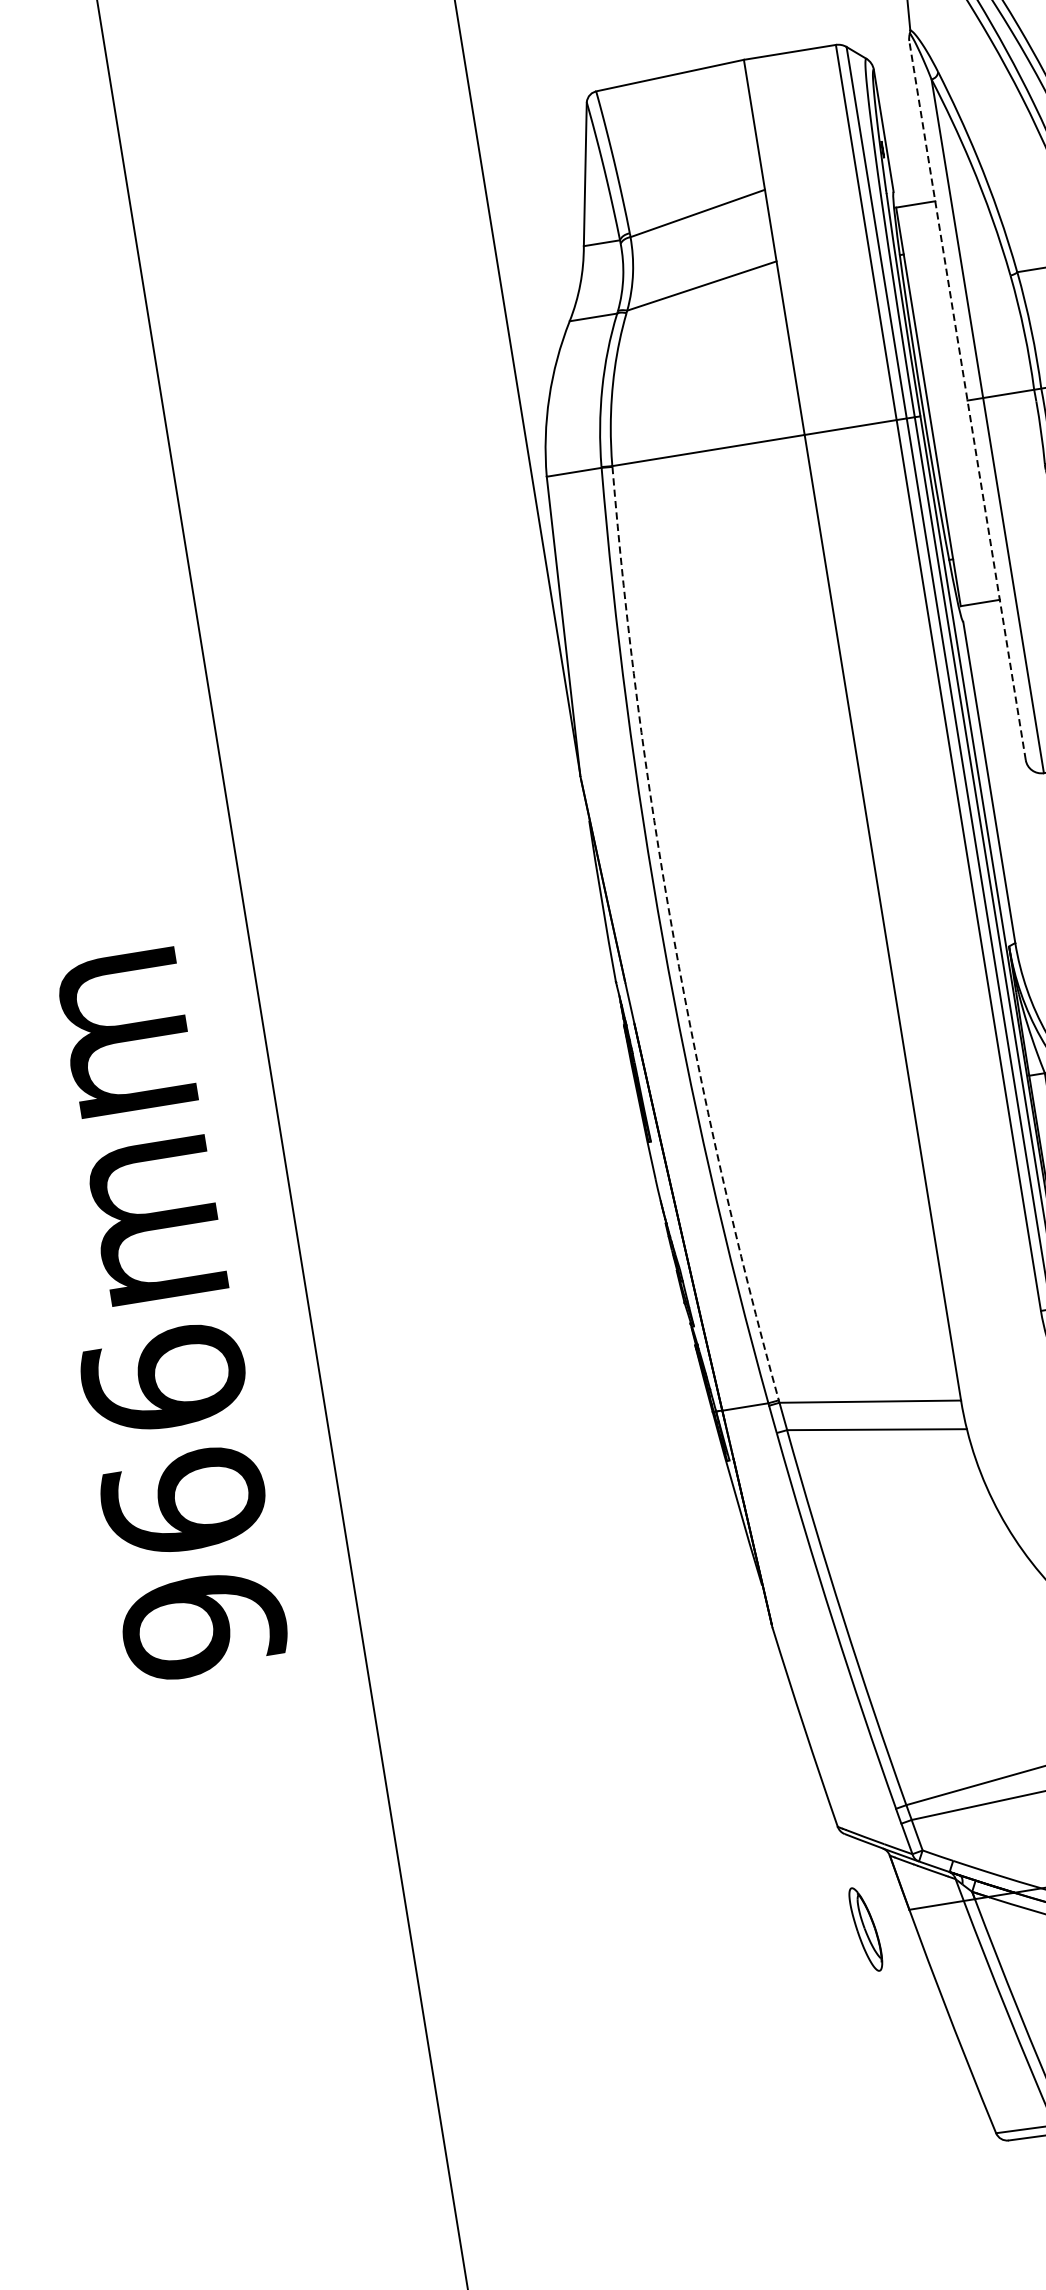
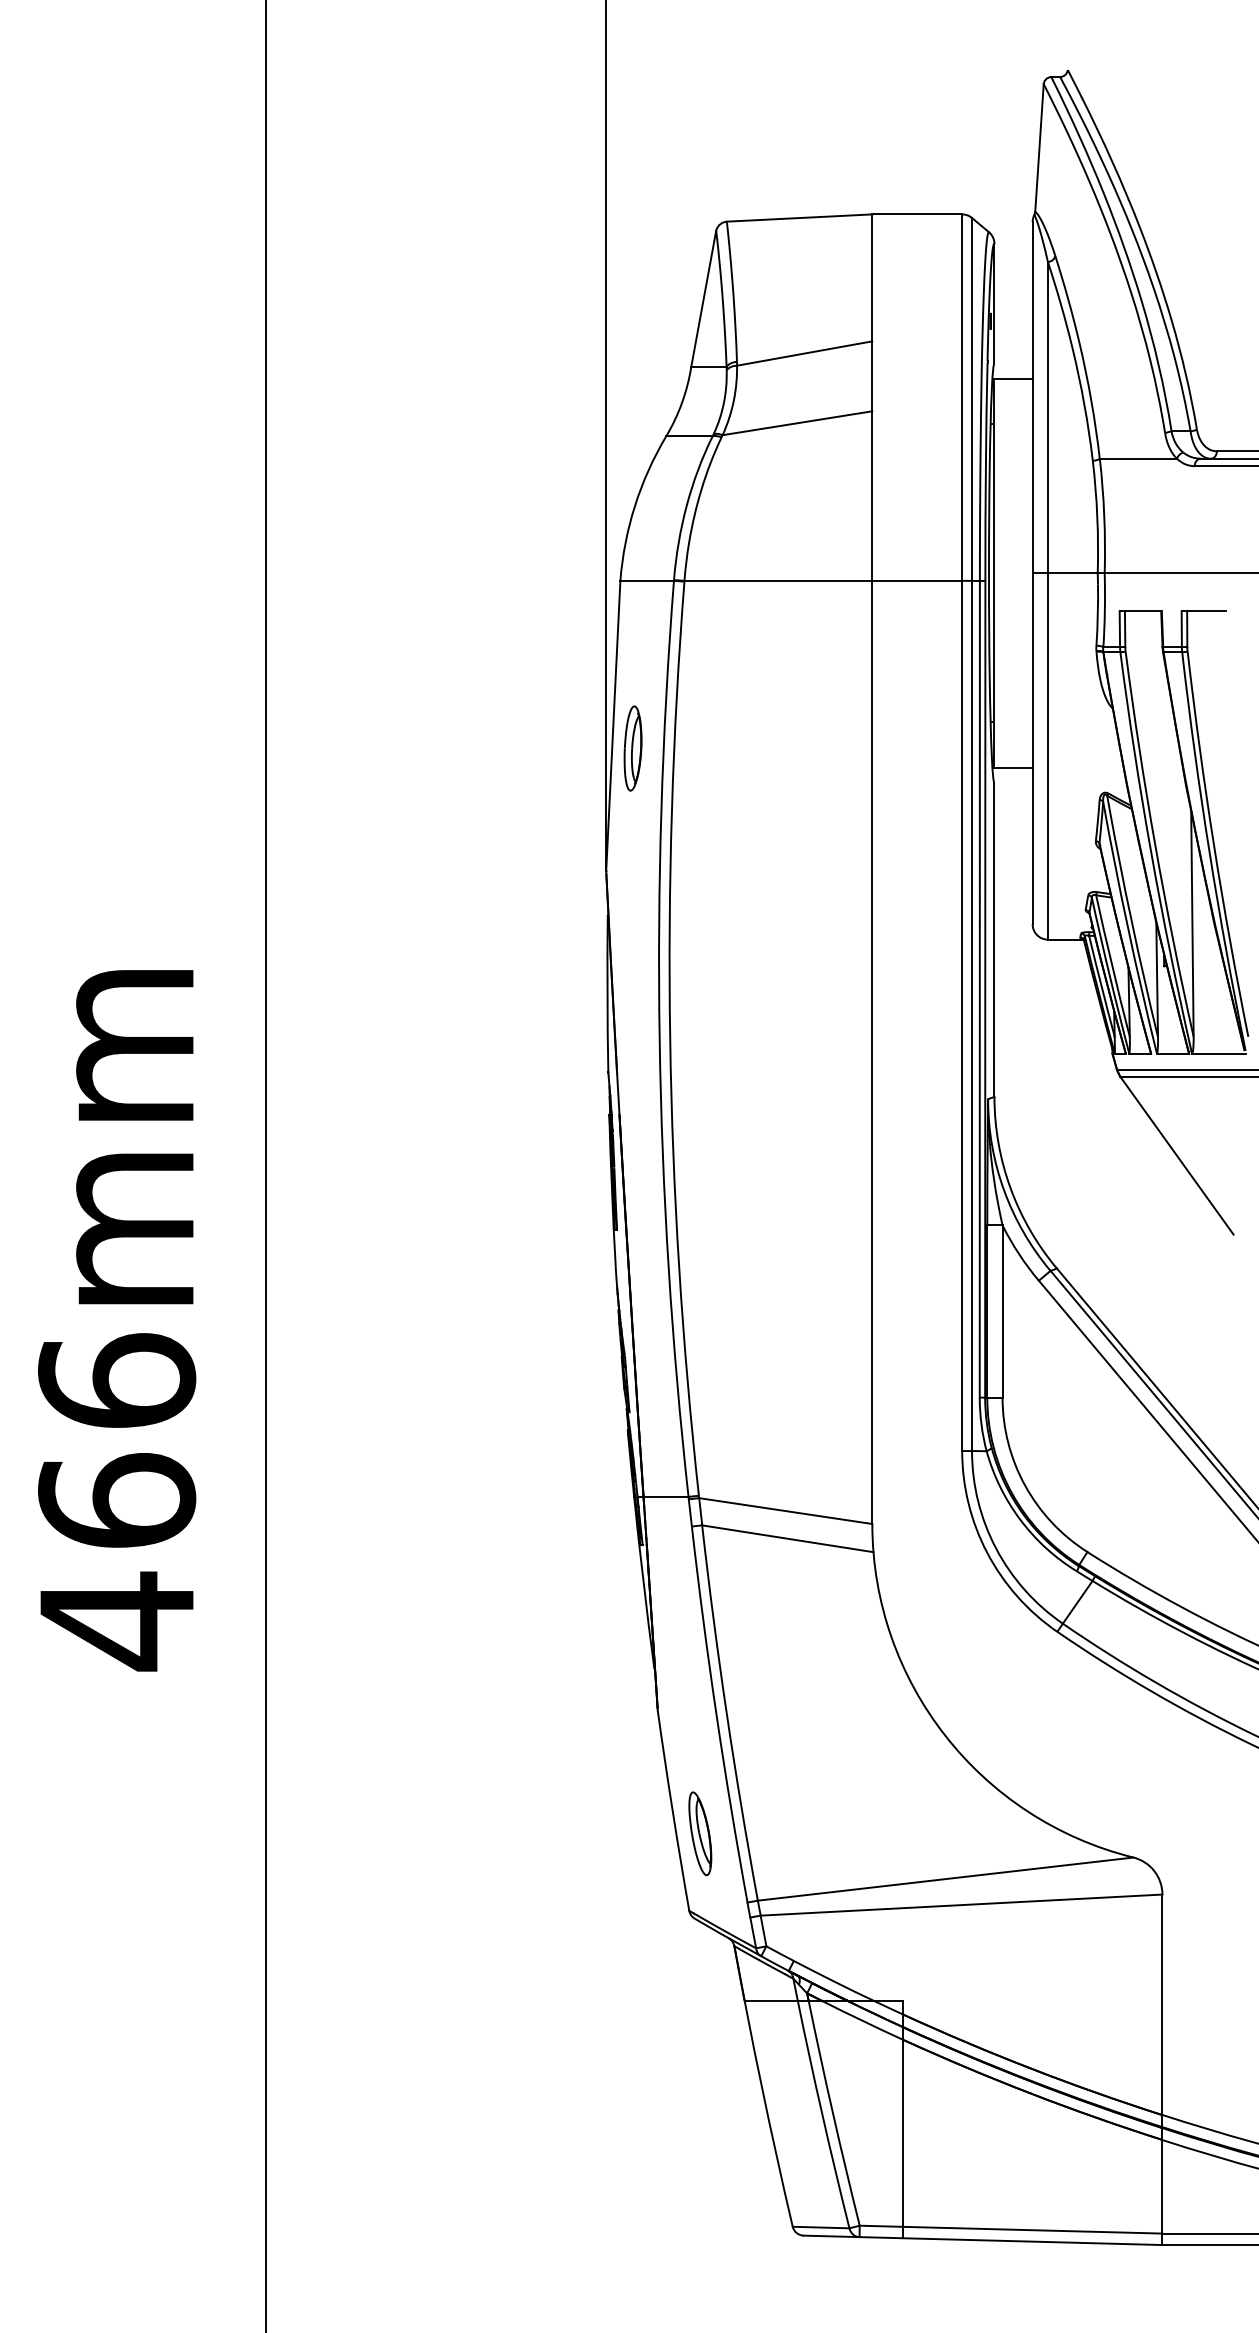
line: (967, 399) -> (1032, 572), dashed -> solid
part: (586, 646) -> (632, 748), added
arc: (674, 937) -> (670, 1039), dashed -> solid
text: (204, 1625) -> (117, 1621), 966mm -> 466mm
part: (866, 1929) -> (700, 1833), moved

